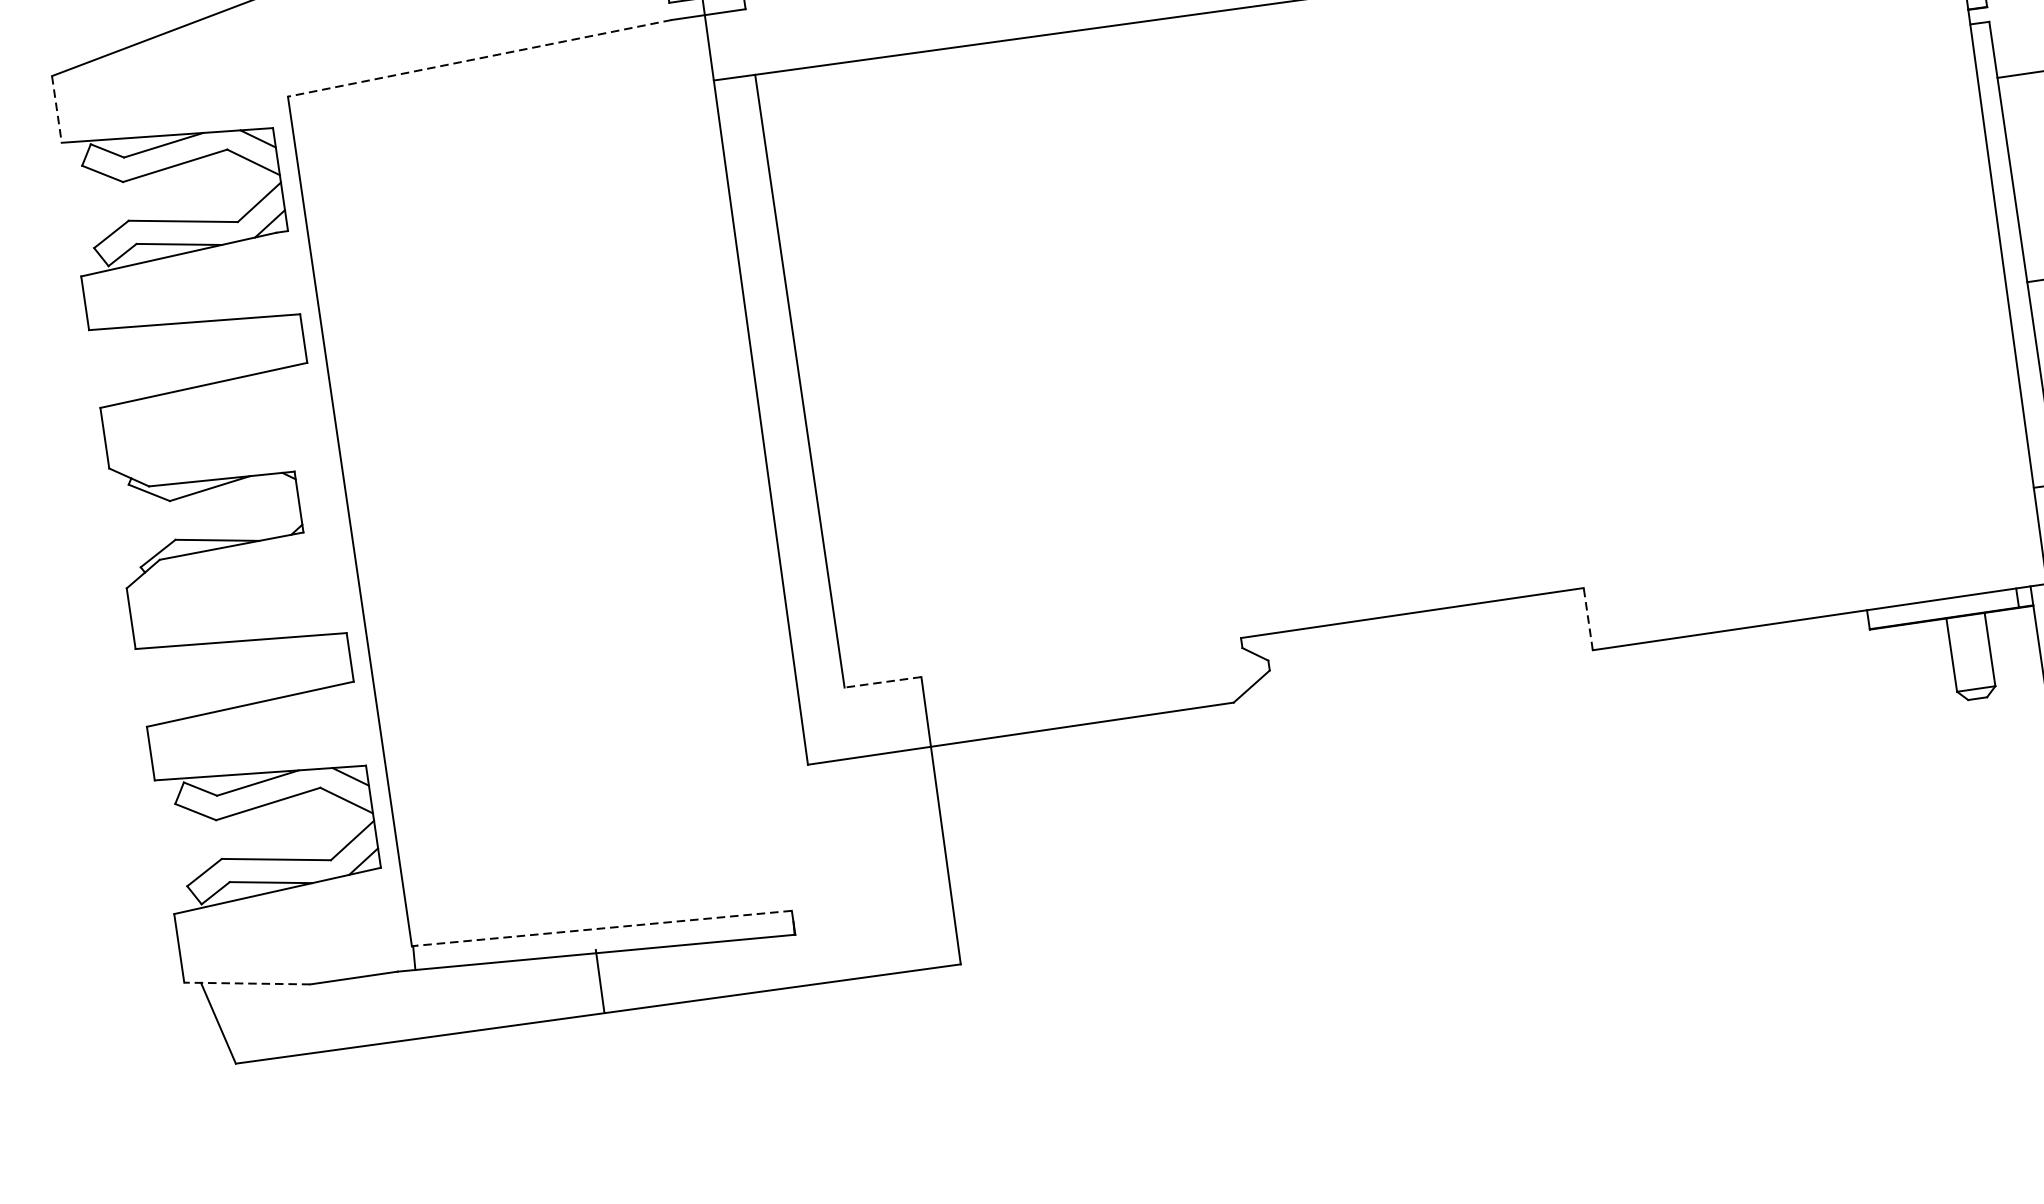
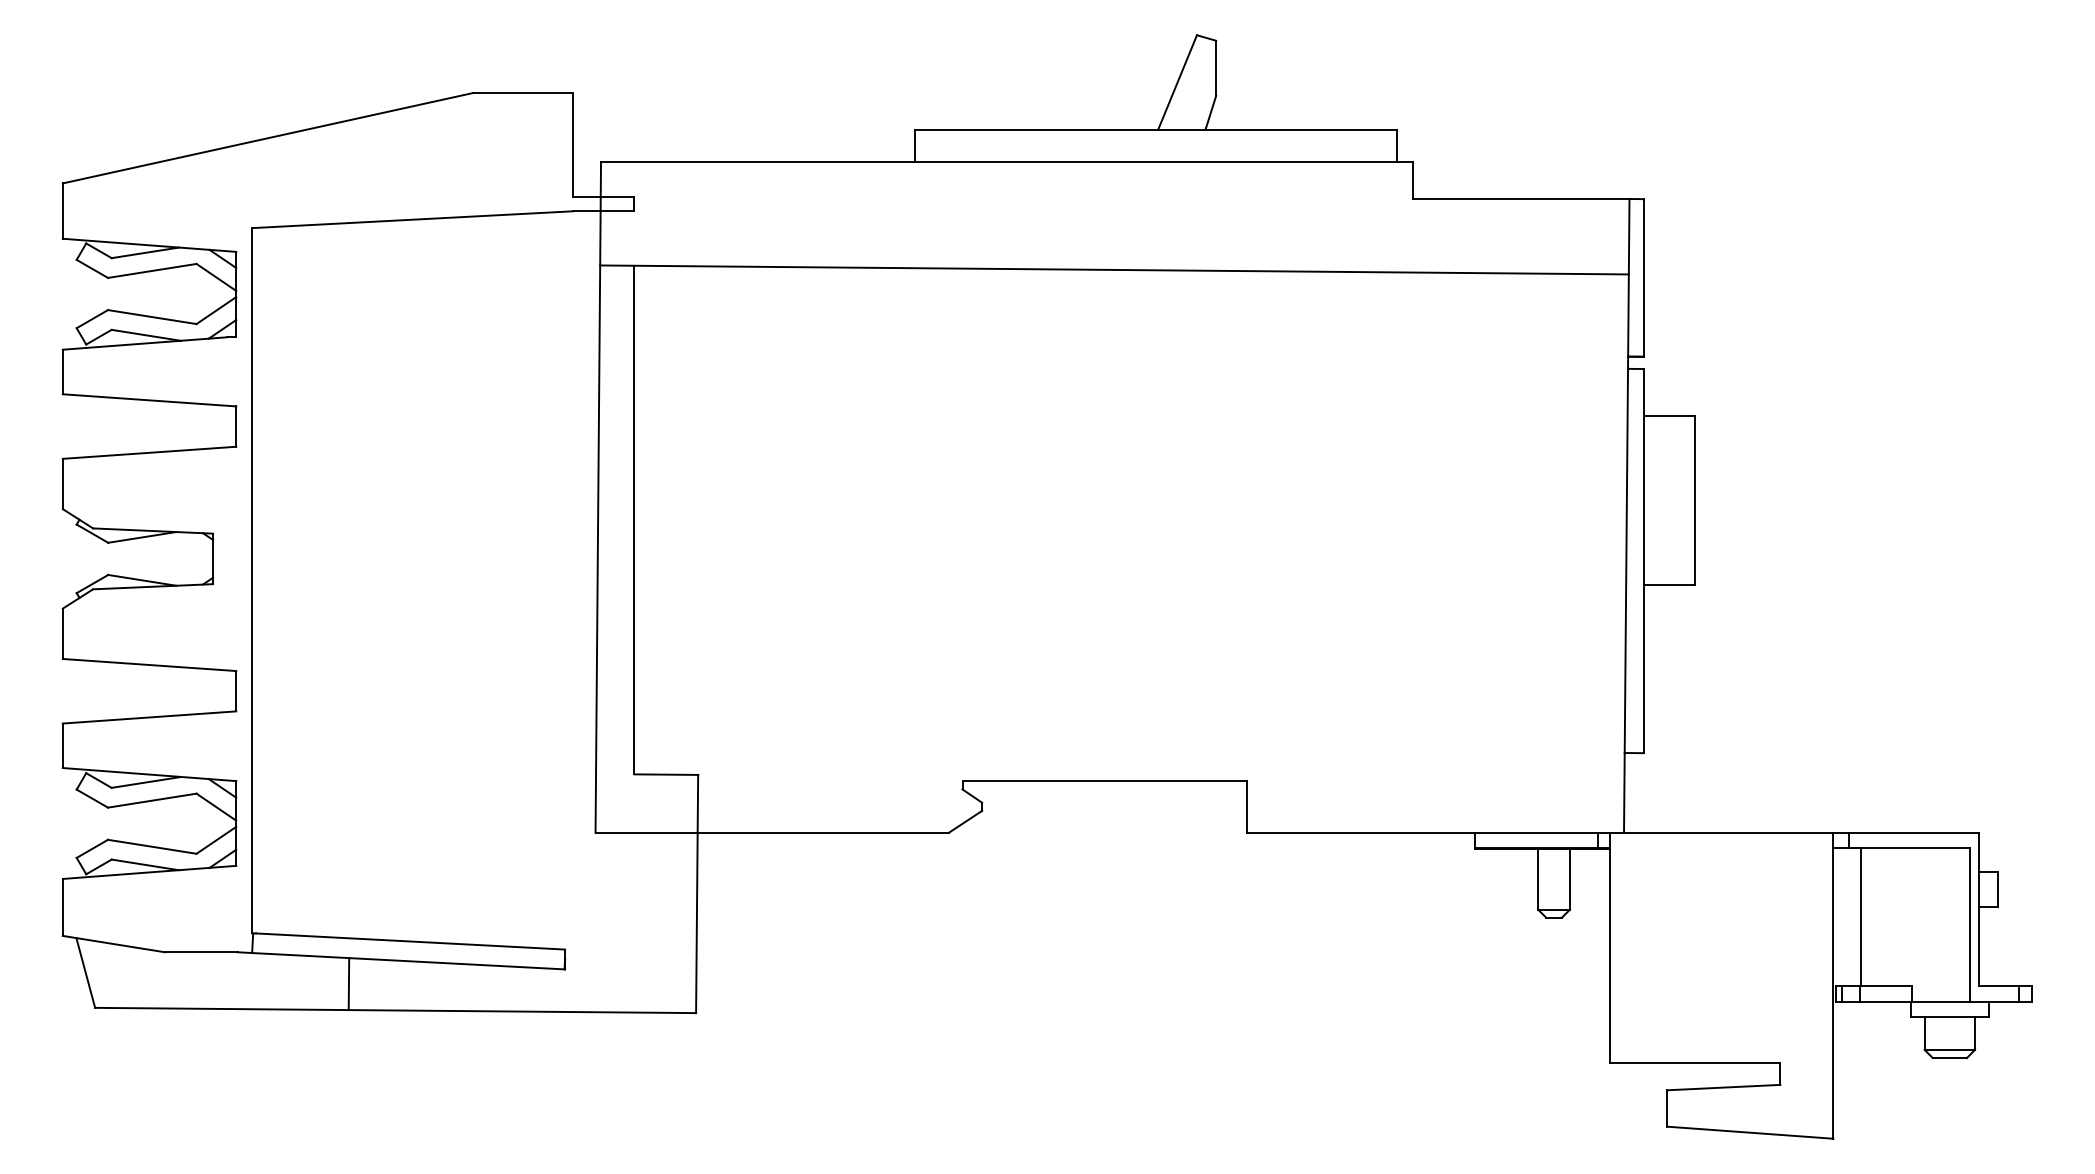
line: (479, 58) -> (412, 219), dashed -> solid
line: (56, 109) -> (62, 211), dashed -> solid
line: (1588, 618) -> (1247, 806), dashed -> solid
line: (883, 682) -> (666, 774), dashed -> solid
line: (604, 928) -> (410, 941), dashed -> solid
line: (599, 981) -> (348, 984), moved
line: (246, 984) -> (113, 944), dashed -> solid

